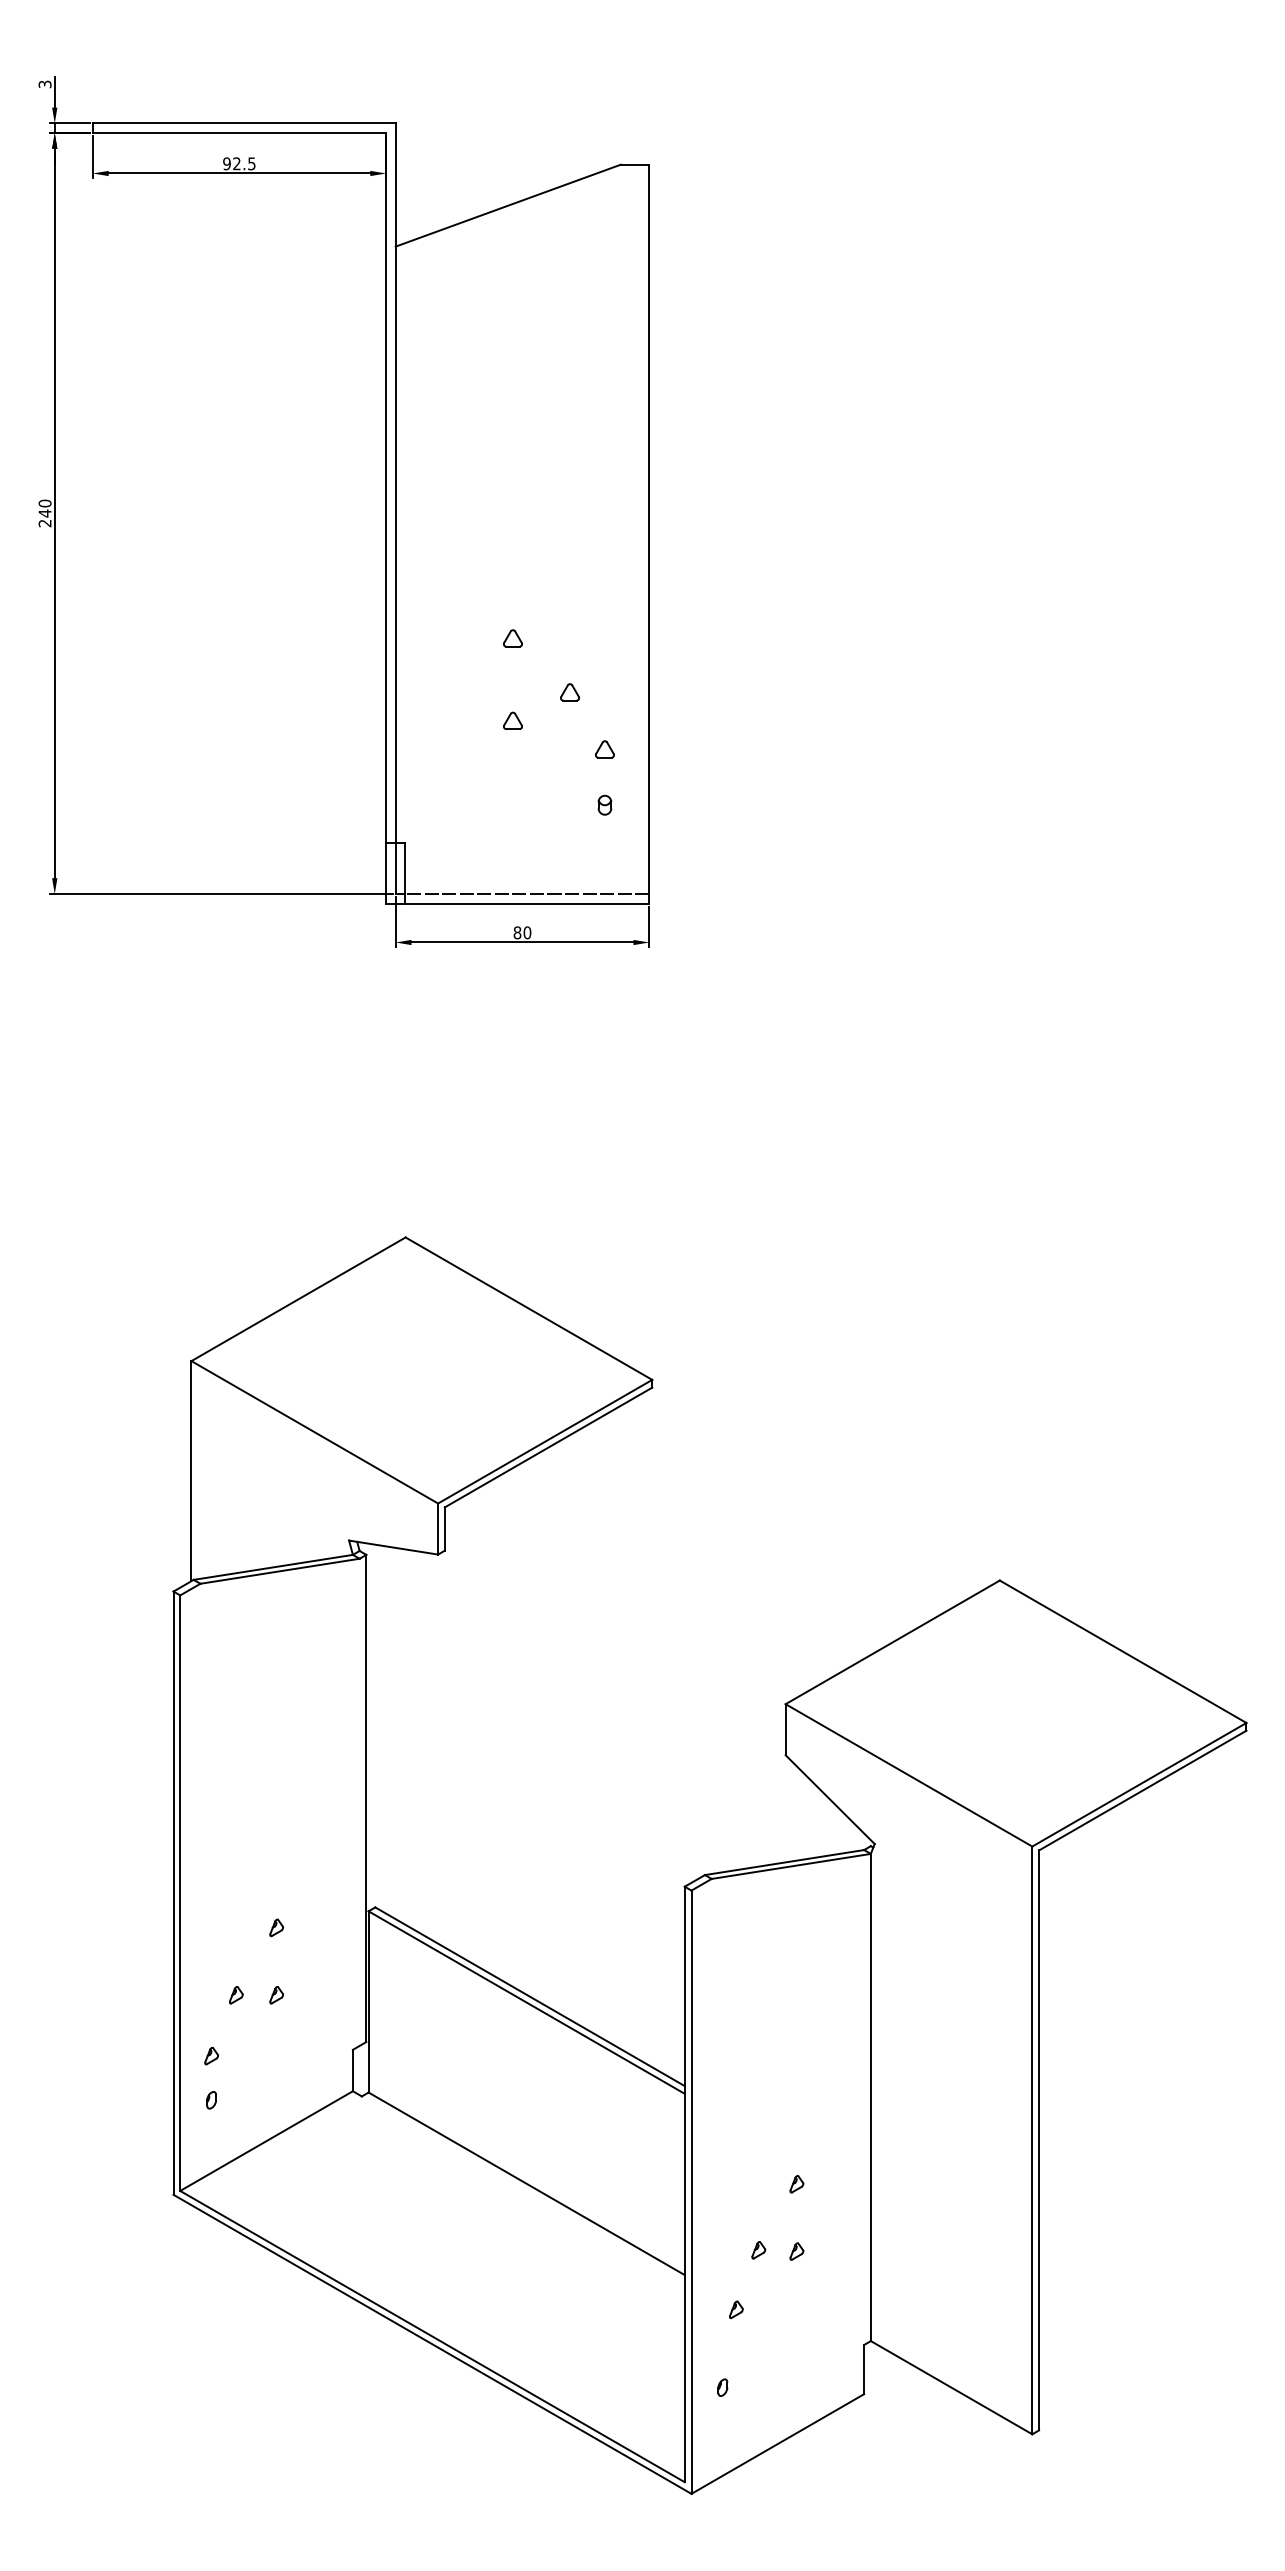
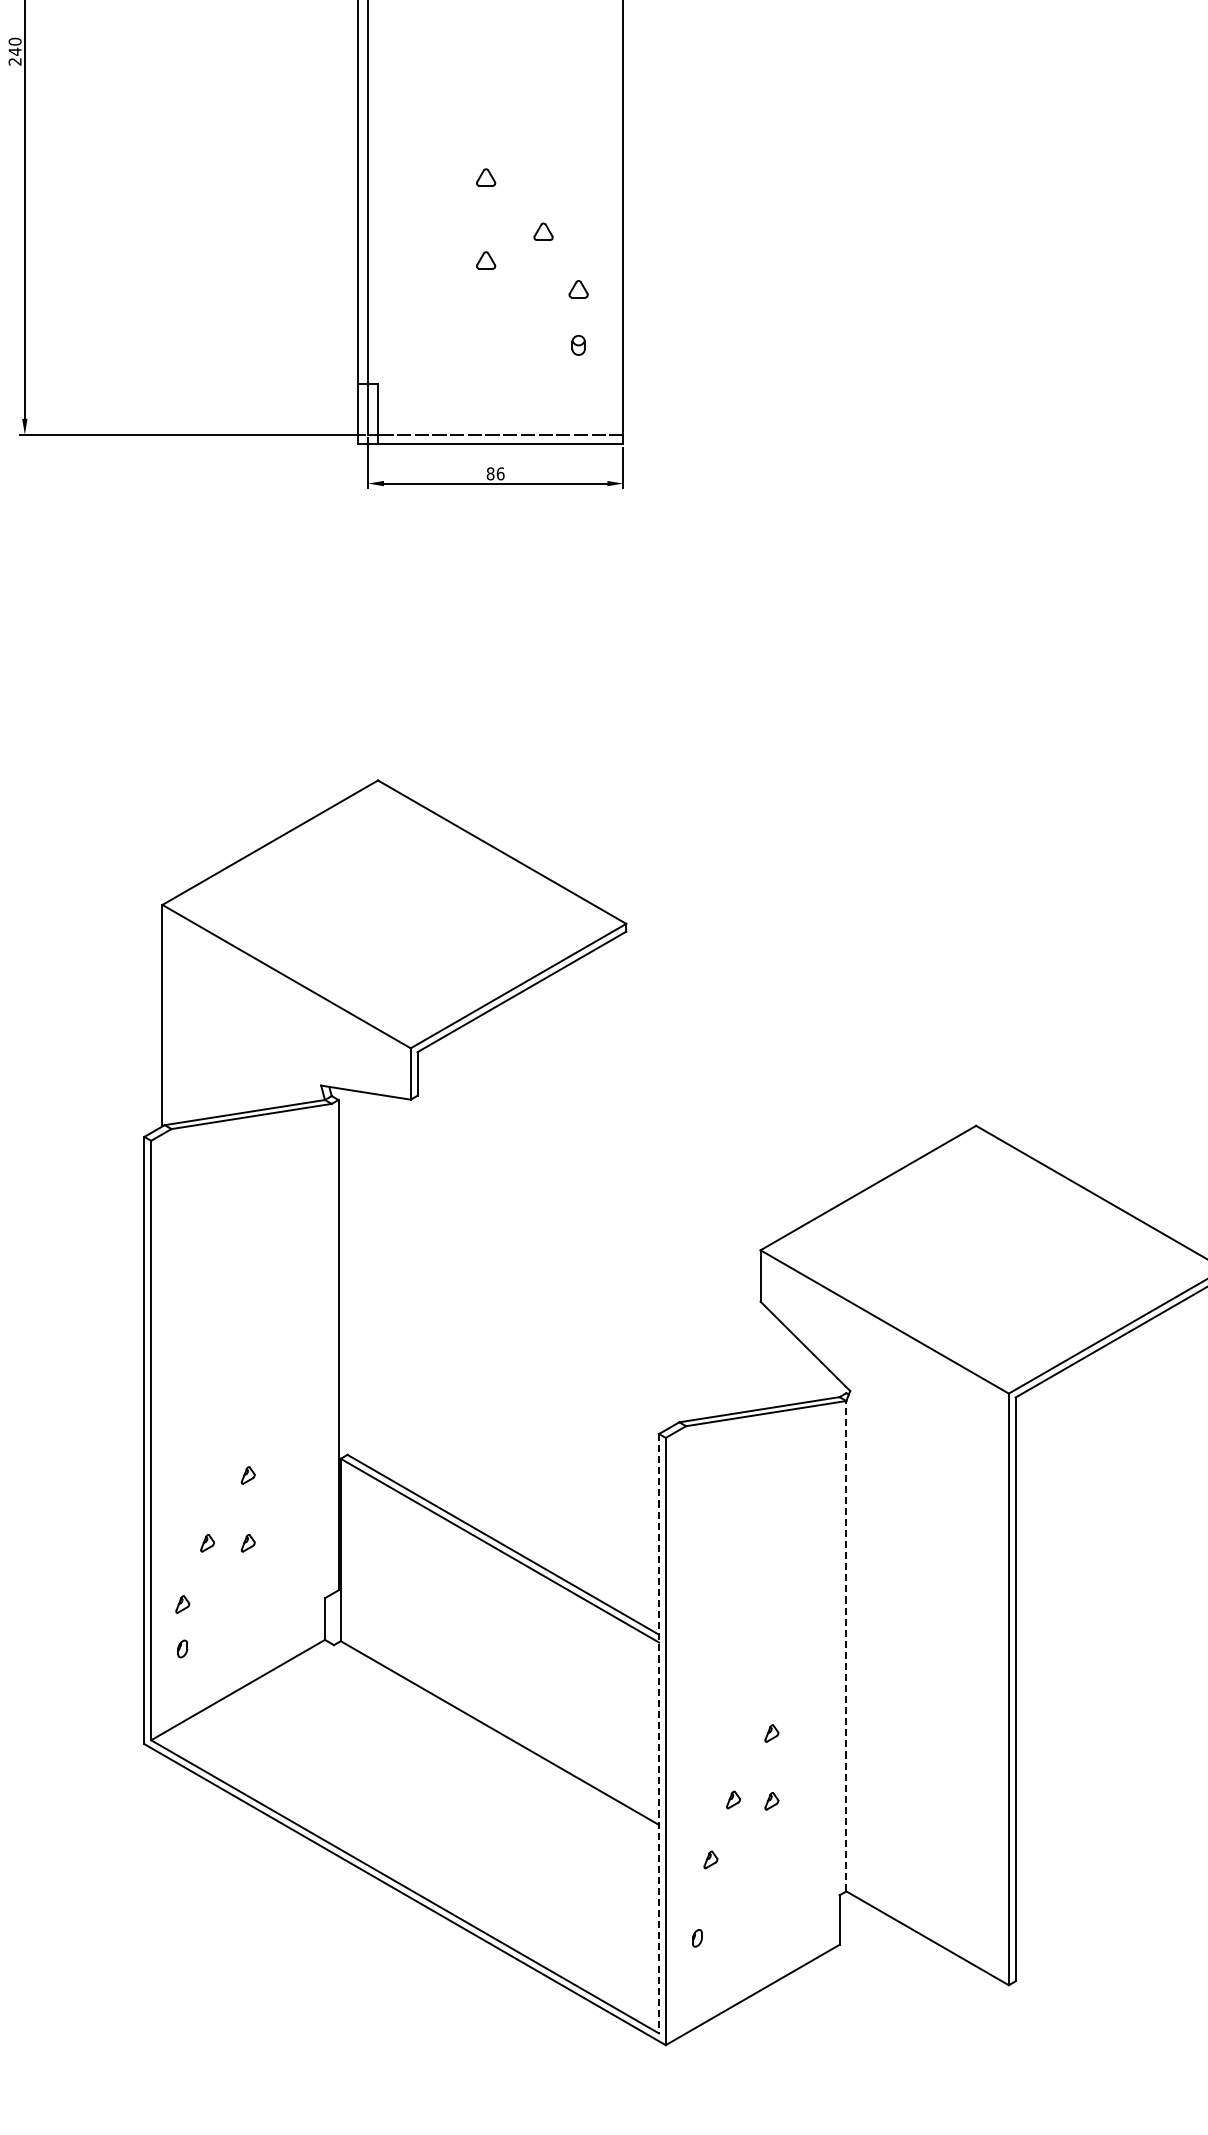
text: (527, 932) -> (500, 473), 80 -> 86
line: (870, 2097) -> (845, 1646), solid -> dashed
line: (684, 2184) -> (658, 1733), solid -> dashed

